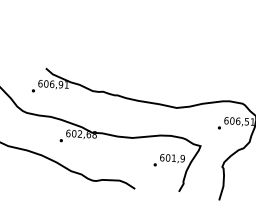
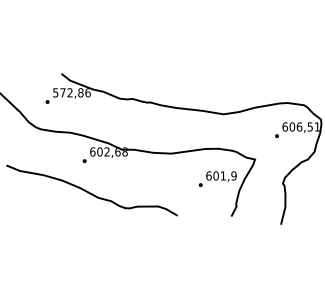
text: (53, 84) -> (71, 92), 606,91 -> 572,86

